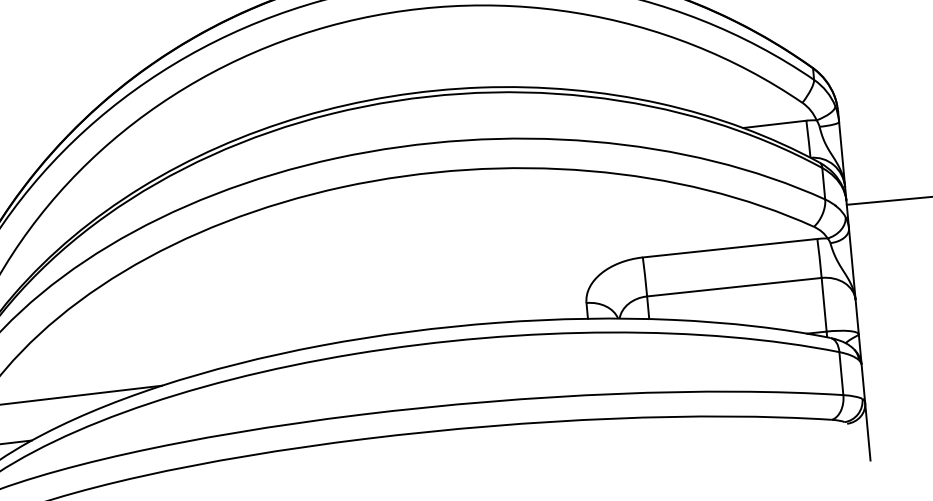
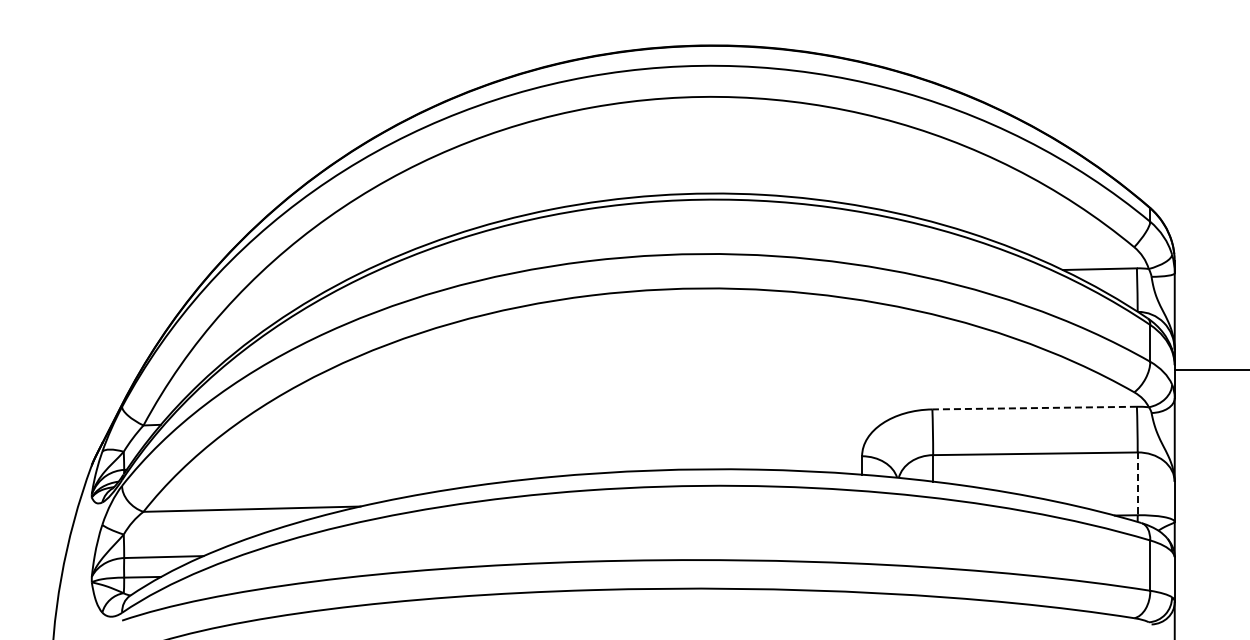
line: (730, 248) -> (1034, 408), solid -> dashed
line: (824, 305) -> (1137, 484), solid -> dashed

